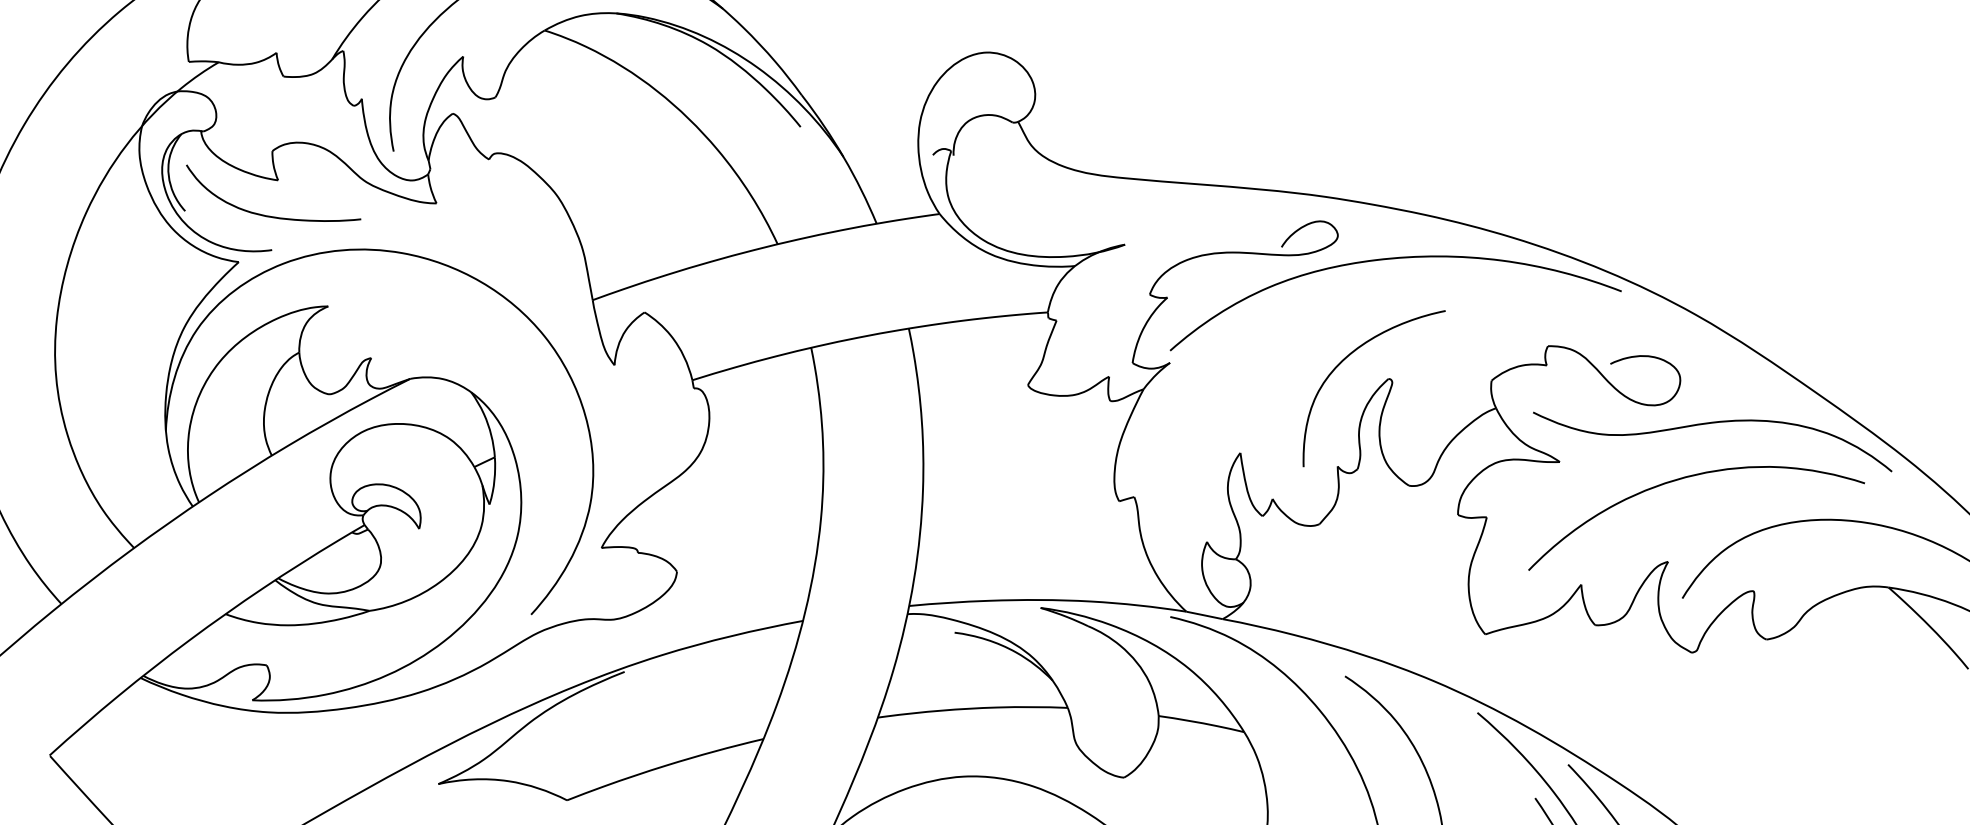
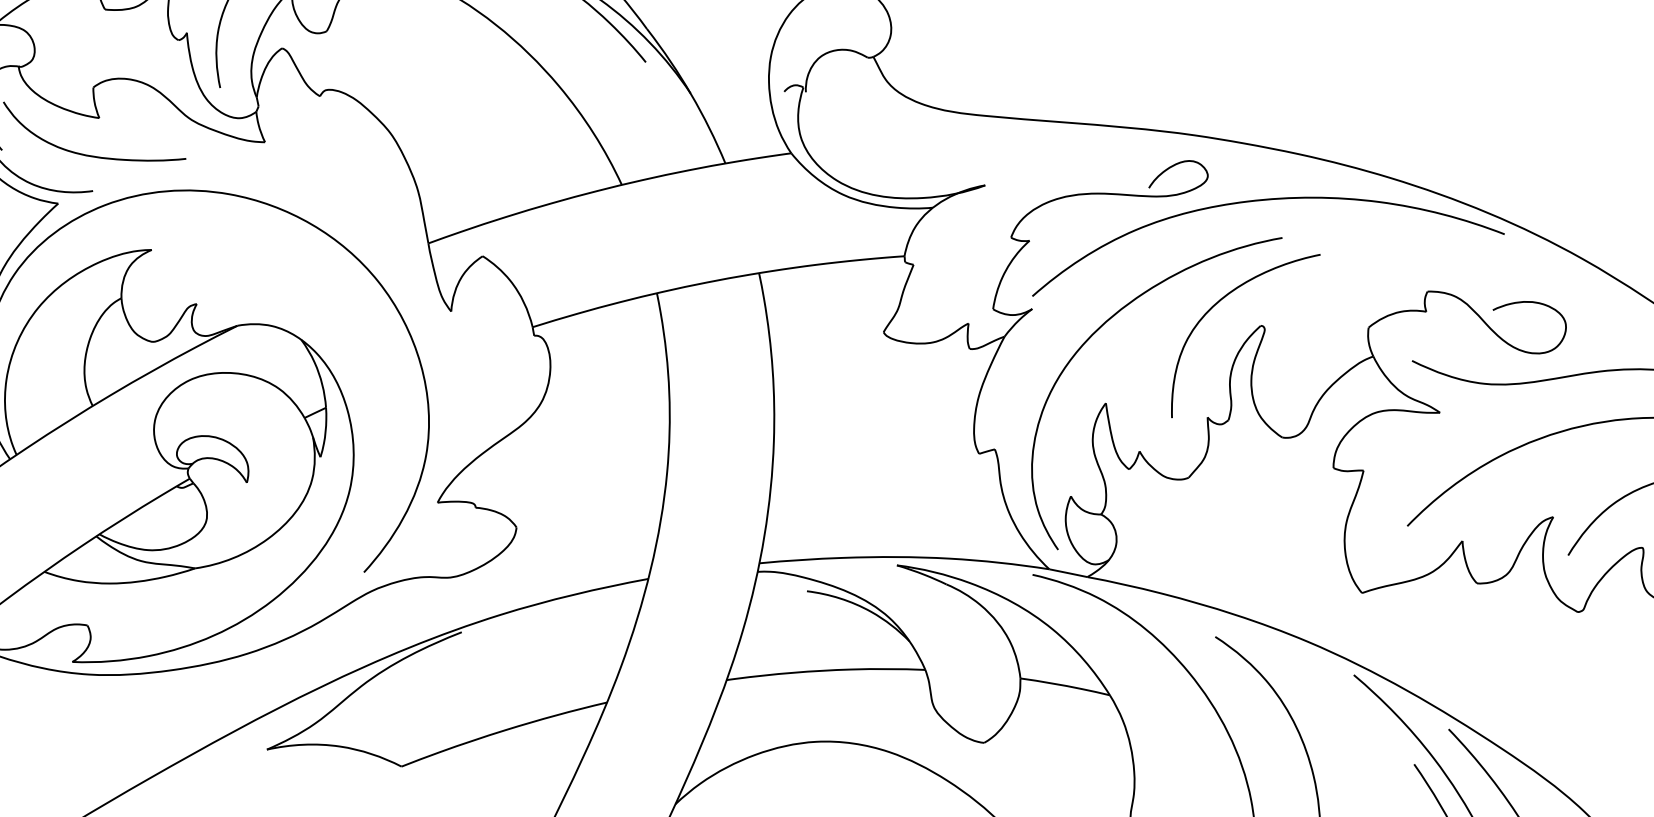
curve: (1231, 385) -> (1096, 332), added

